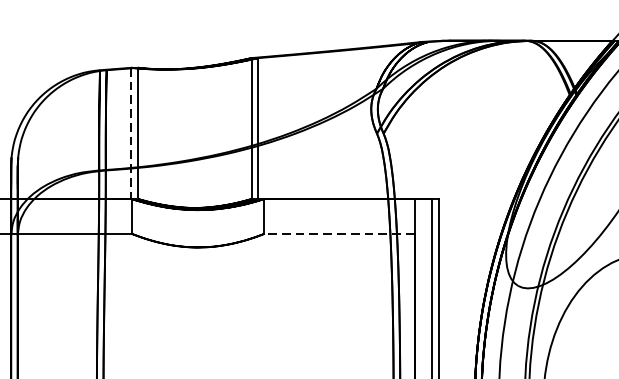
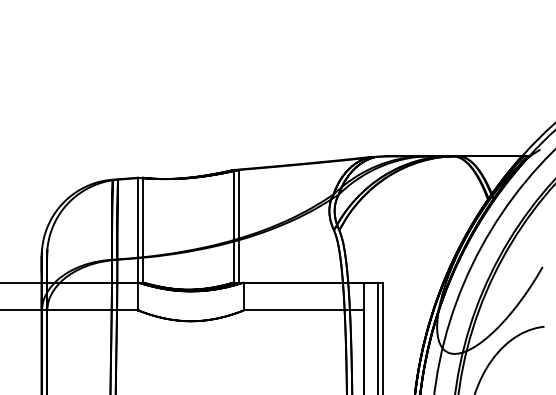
line: (131, 133) -> (137, 230), dashed -> solid
line: (338, 233) -> (303, 310), dashed -> solid

